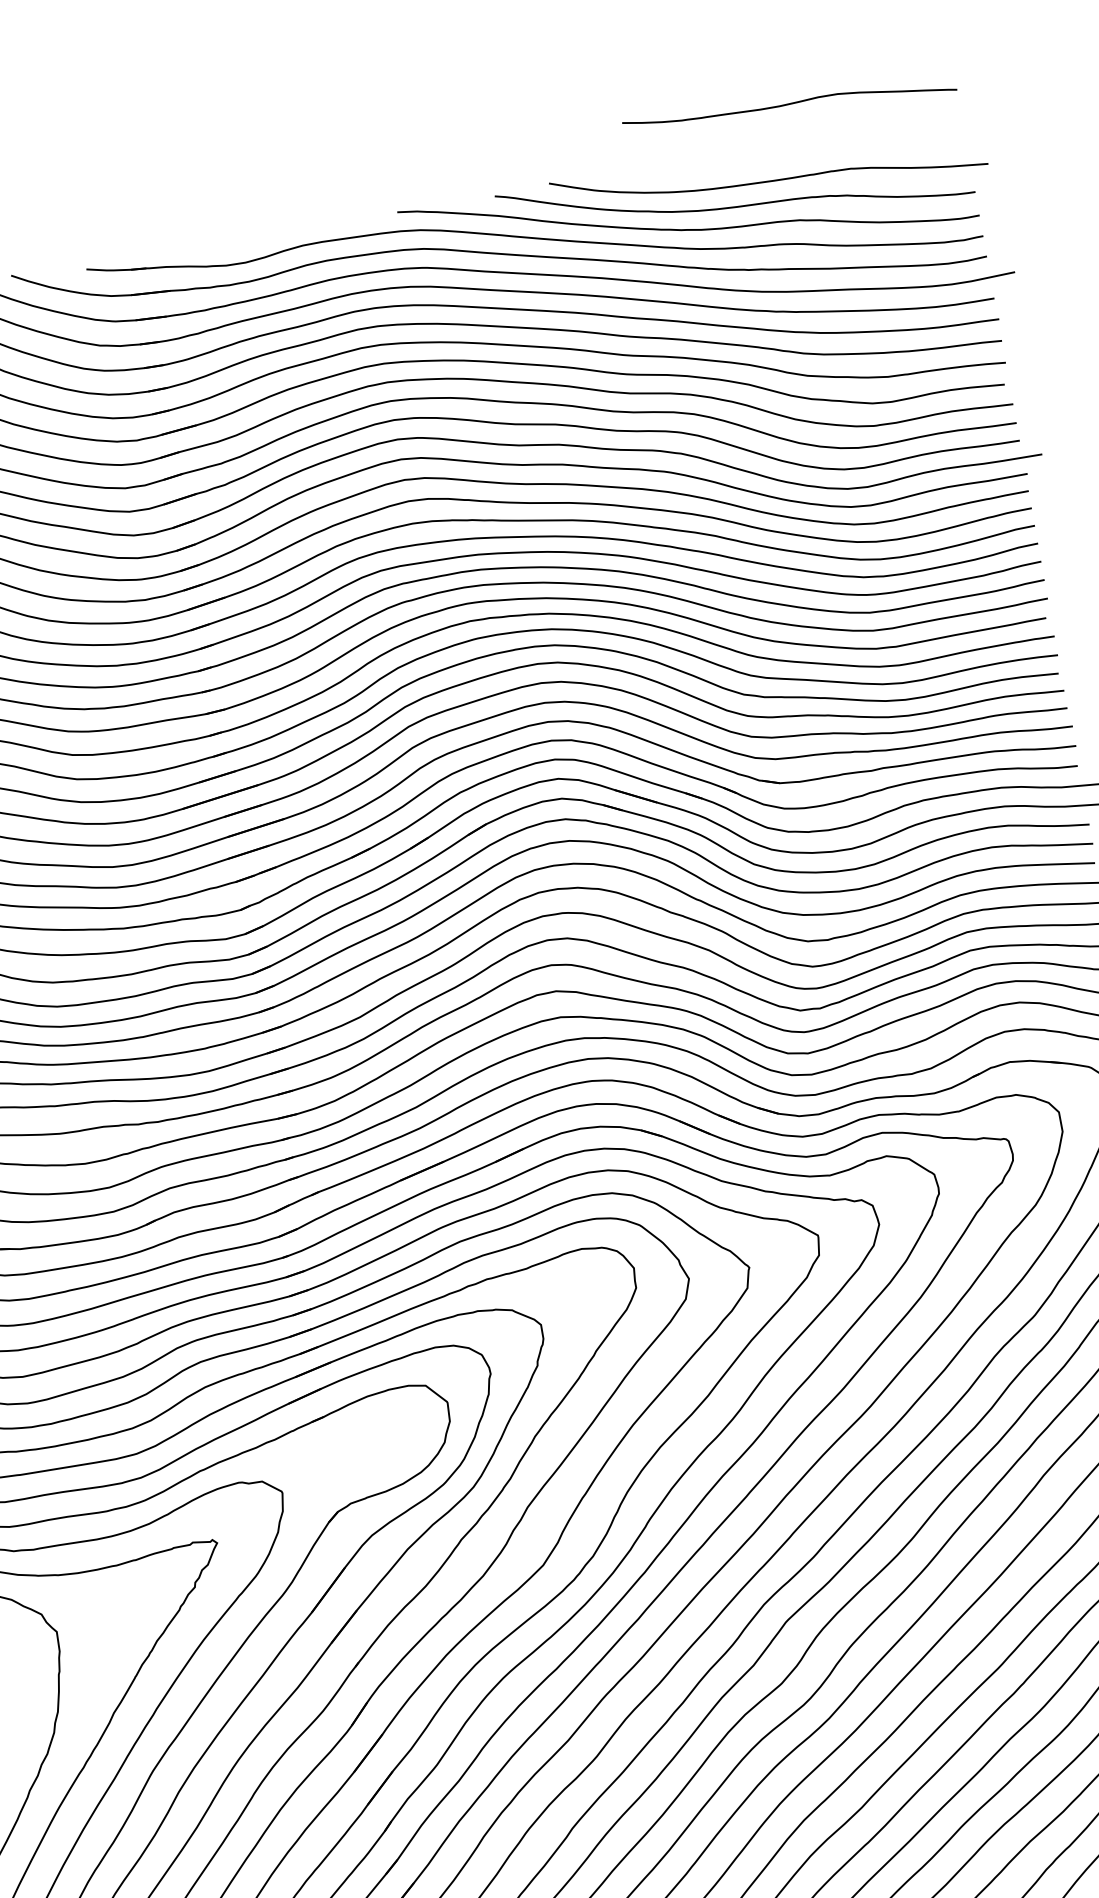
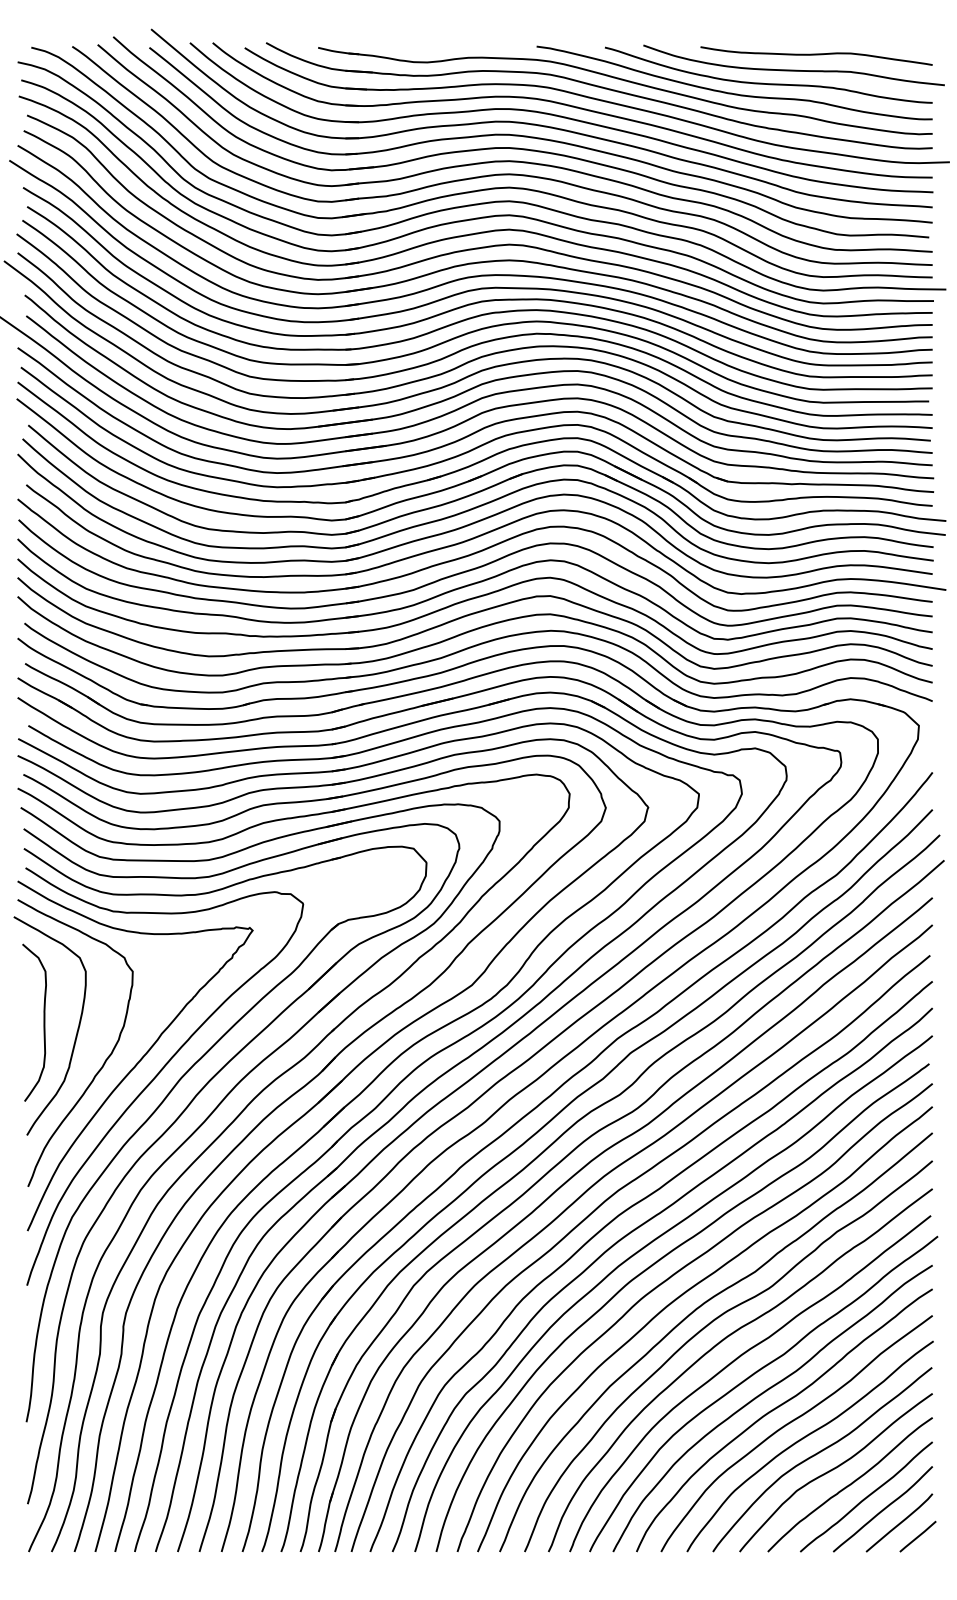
curve: (789, 105) -> (816, 55), moved

